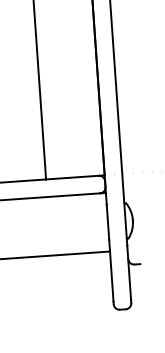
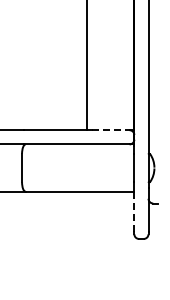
line: (75, 177) -> (110, 130), solid -> dashed
line: (111, 276) -> (134, 211), solid -> dashed

